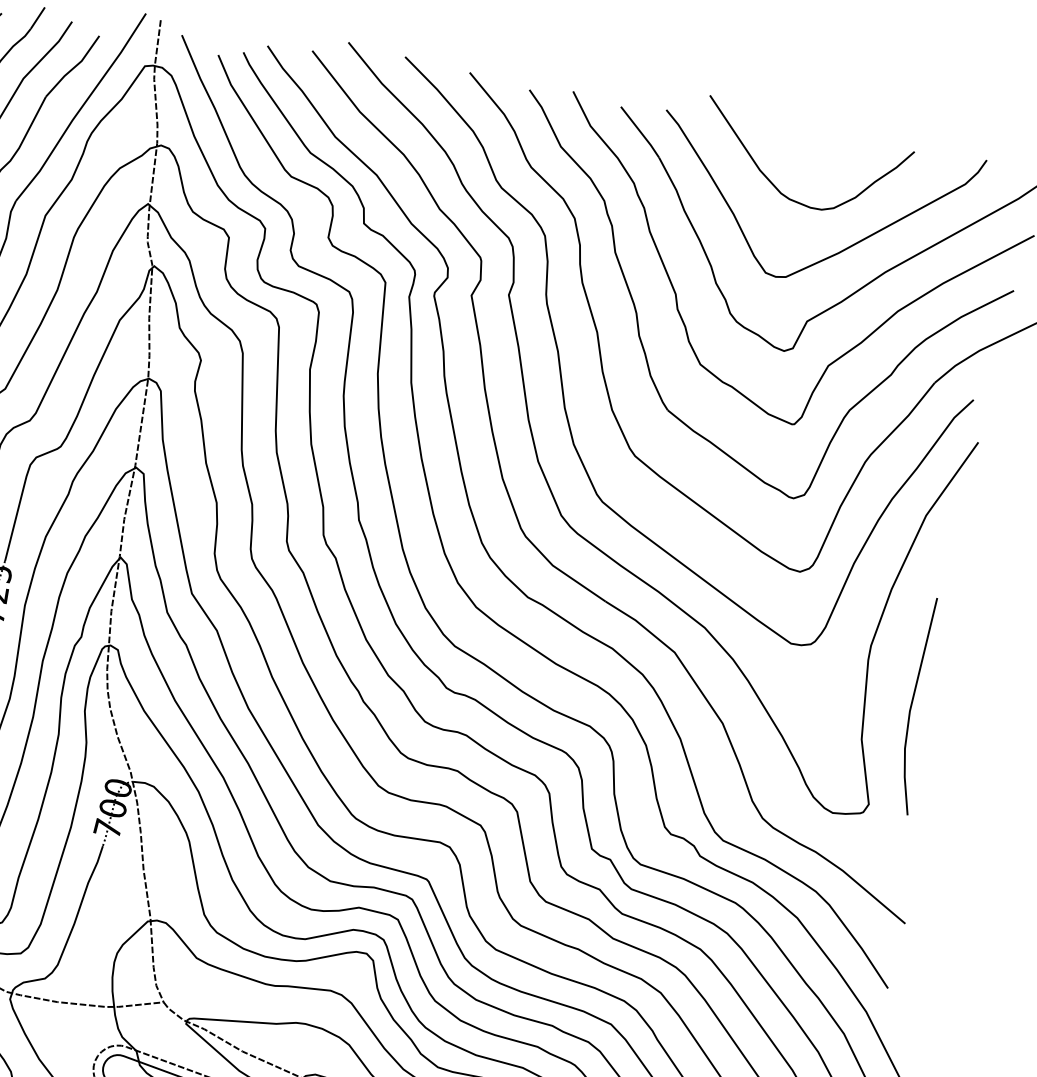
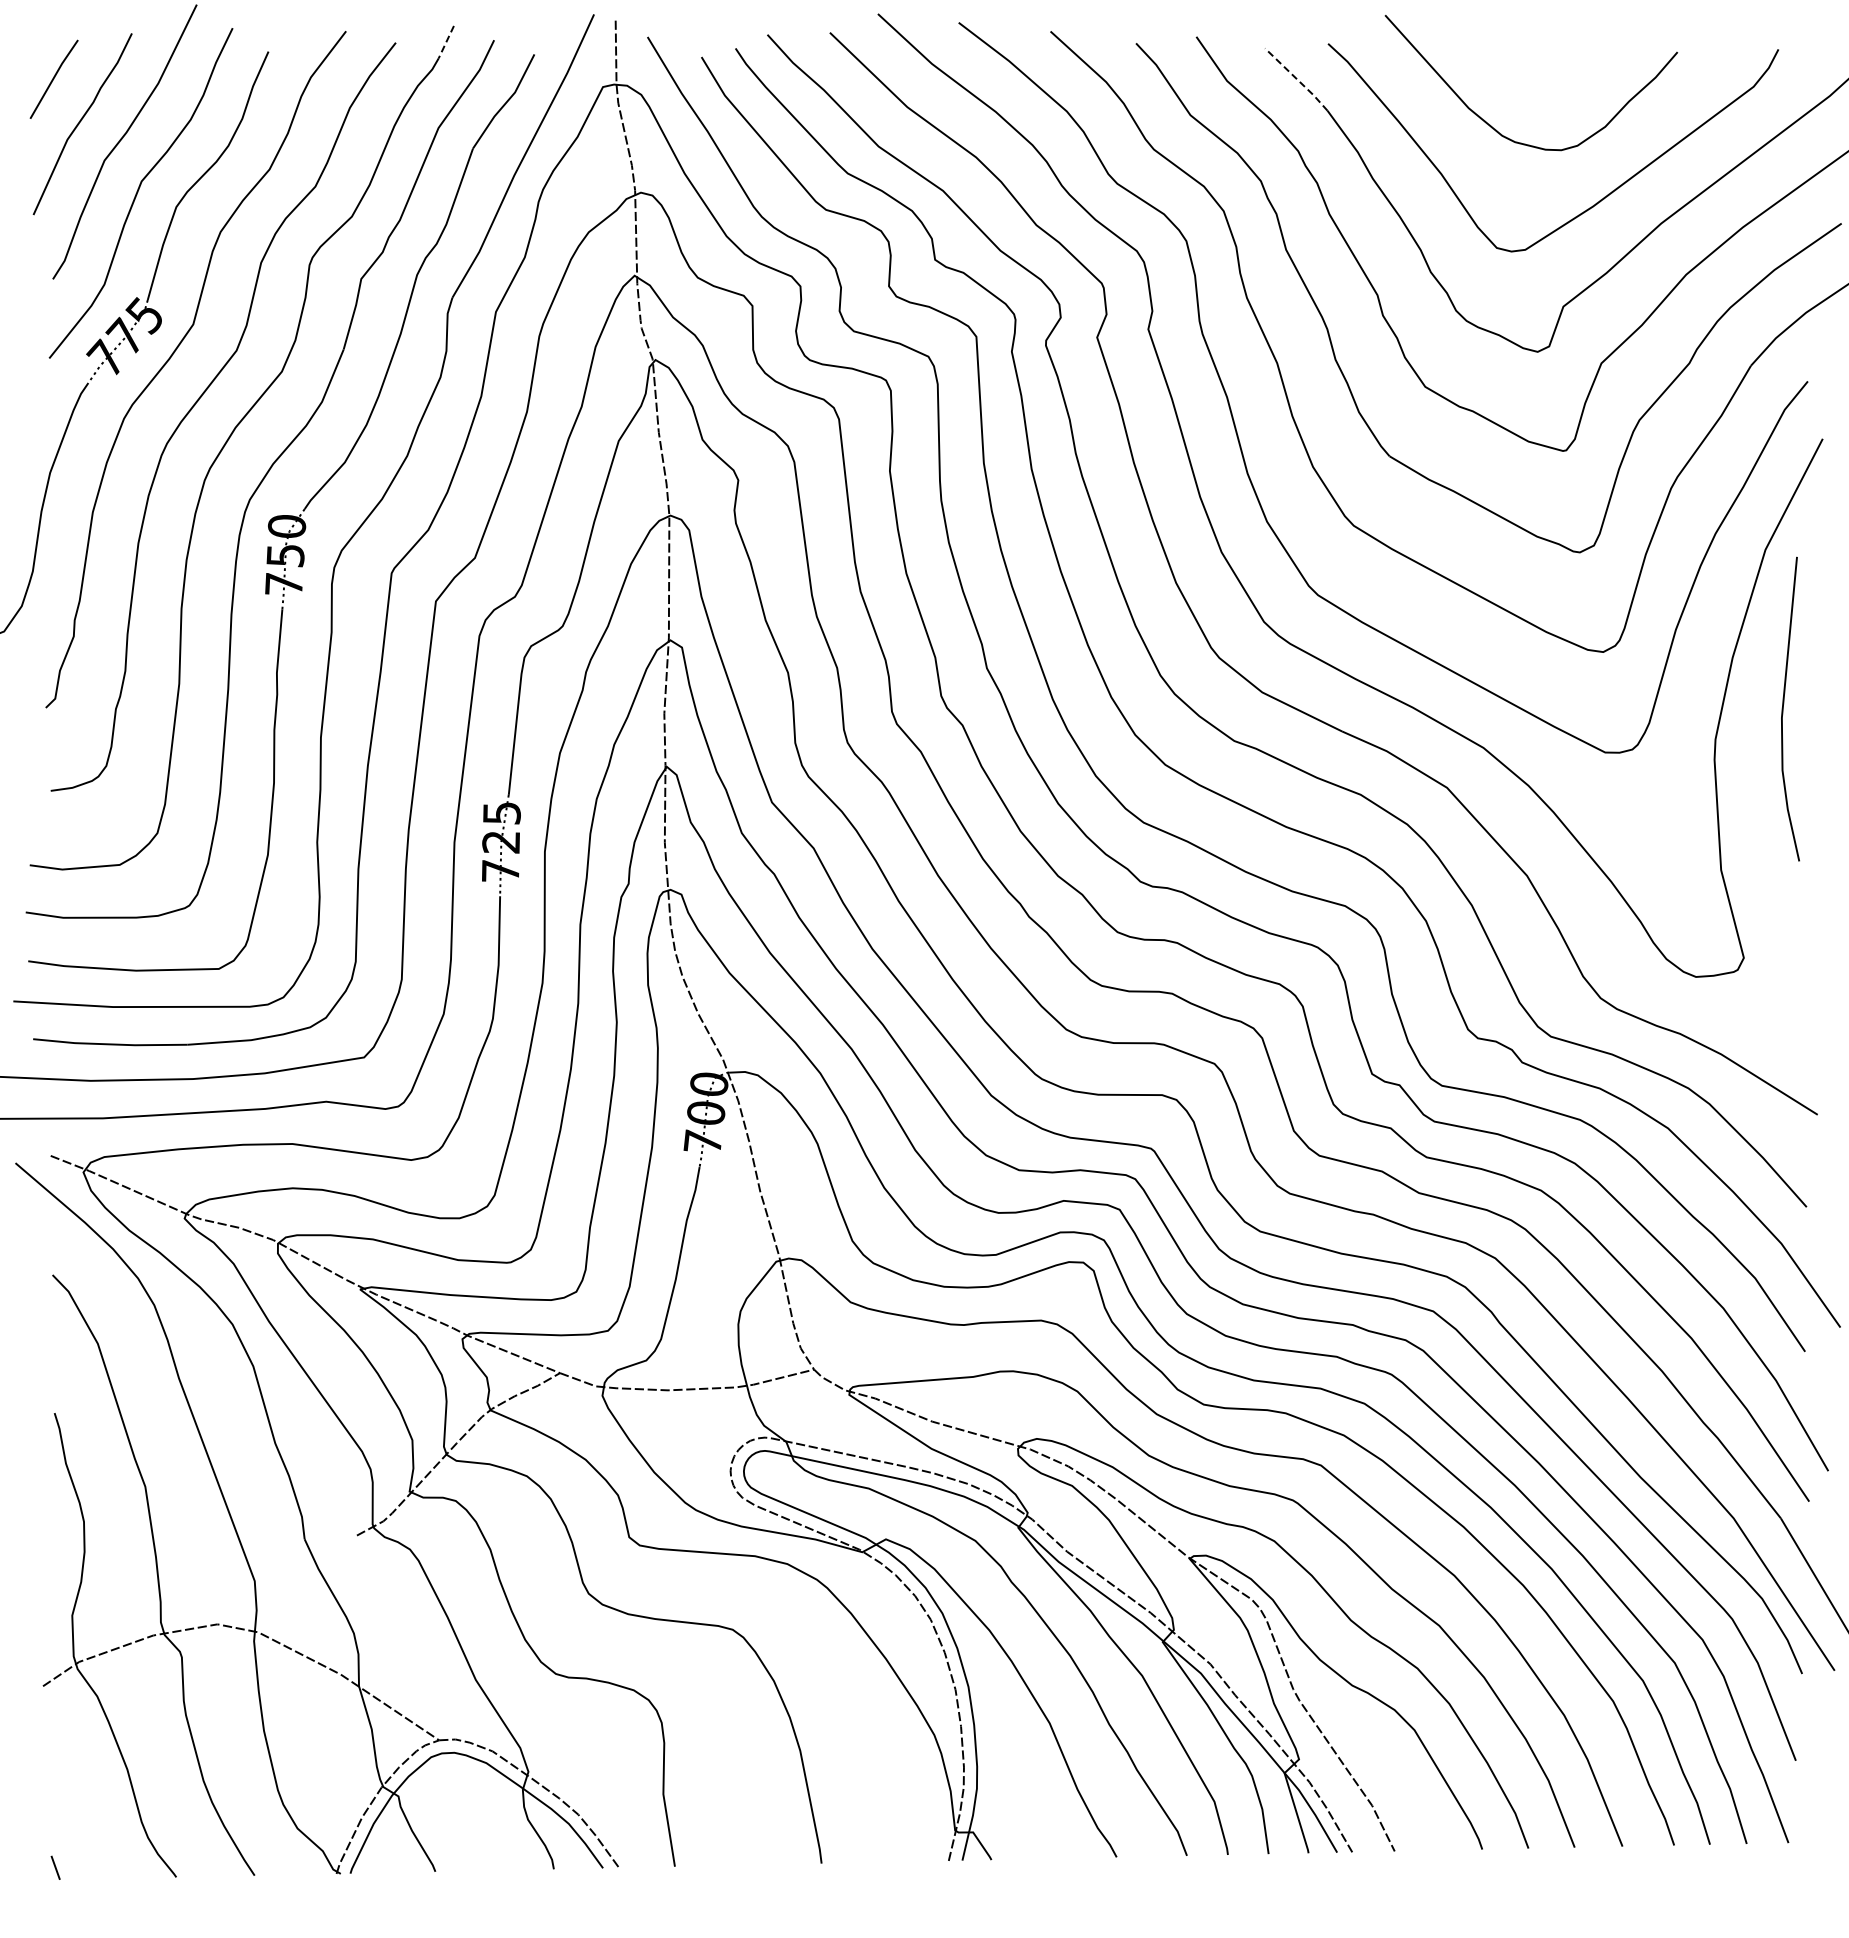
line: (37, 18) -> (446, 42), solid -> dashed
line: (640, 132) -> (1297, 79), solid -> dashed
line: (912, 704) -> (1783, 708), moved

